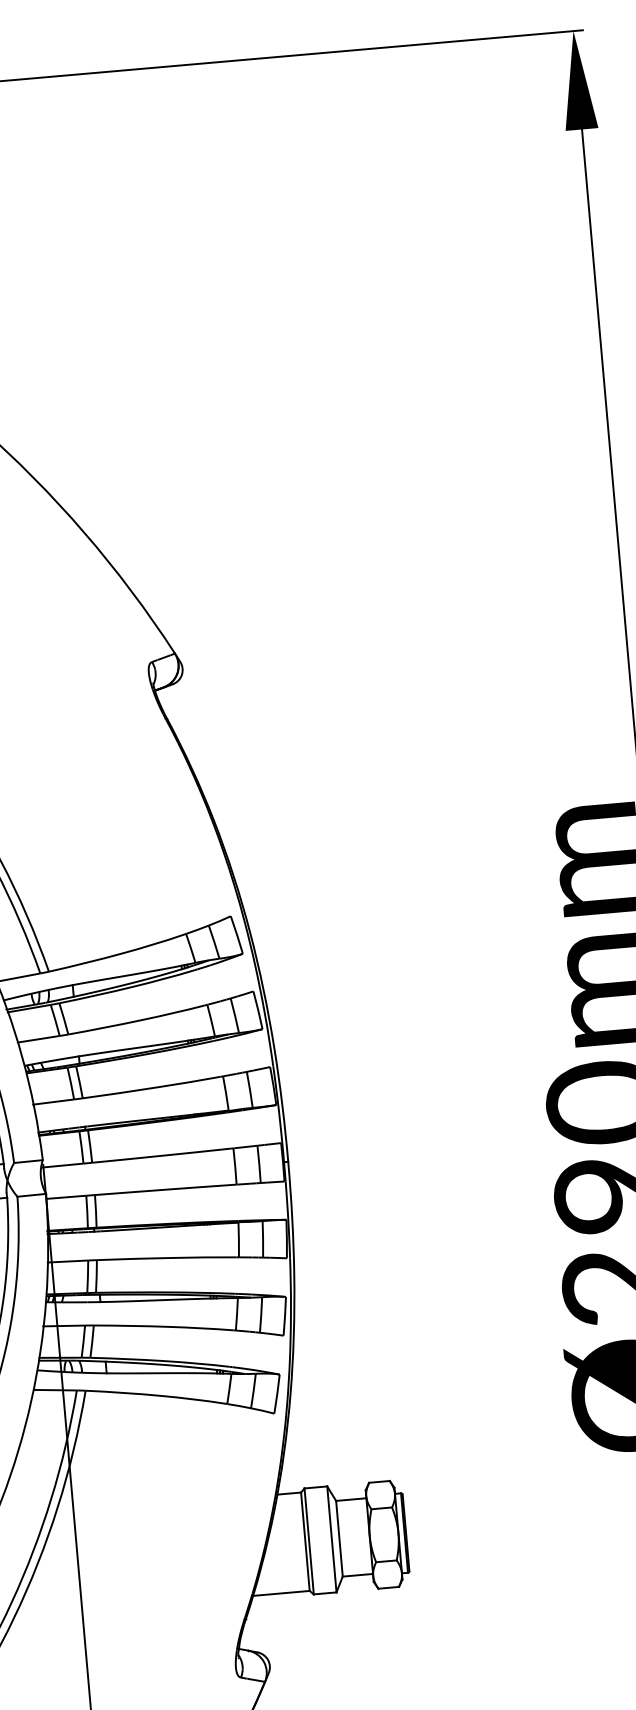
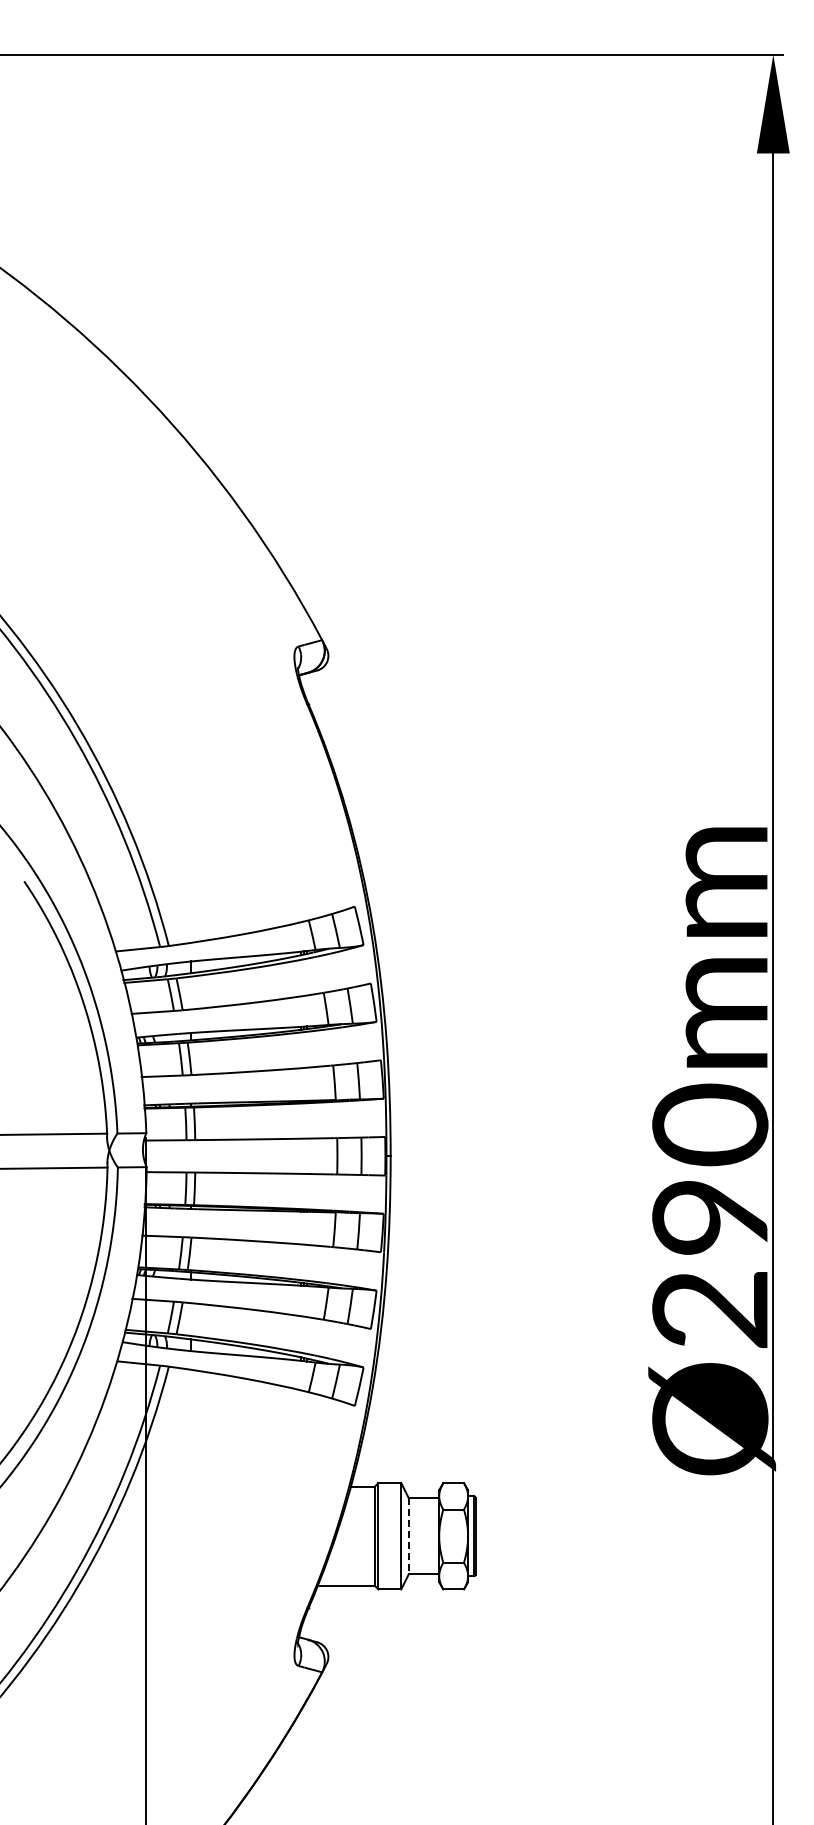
line: (339, 1539) -> (408, 1536), solid -> dashed

